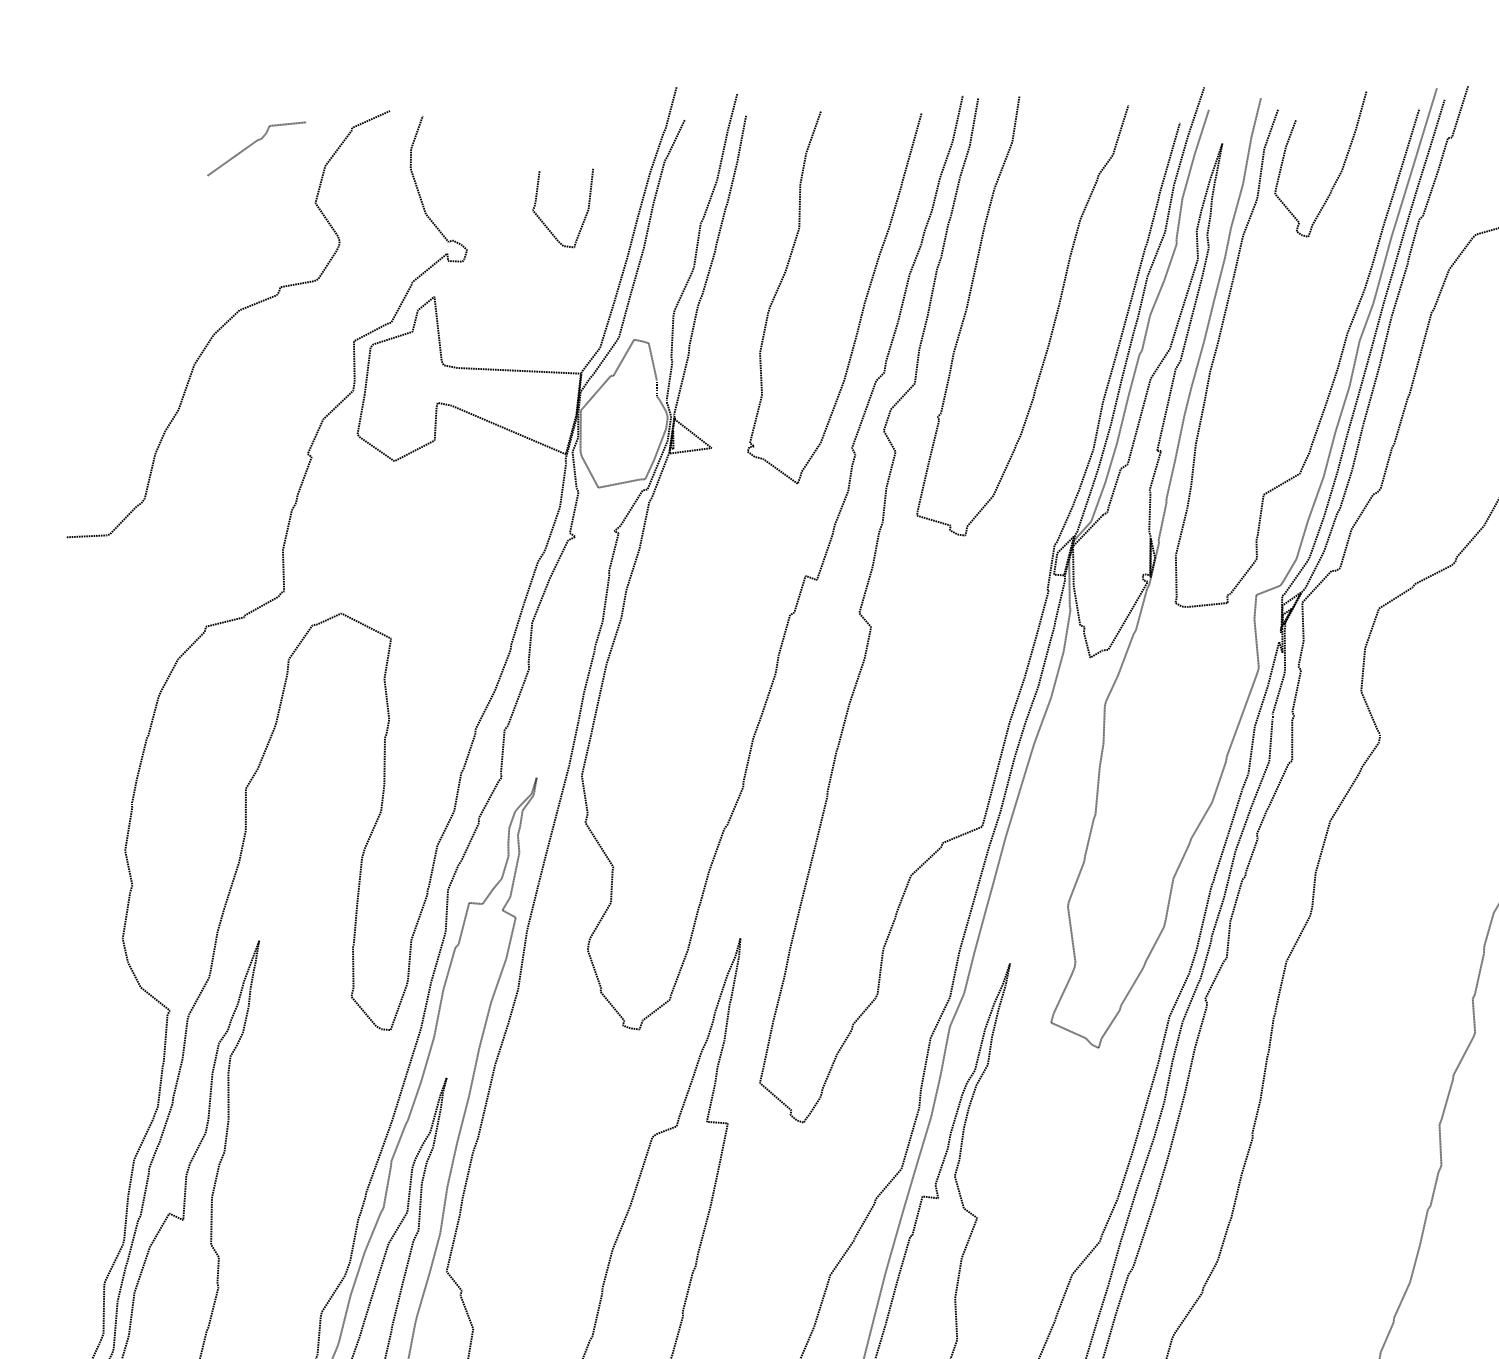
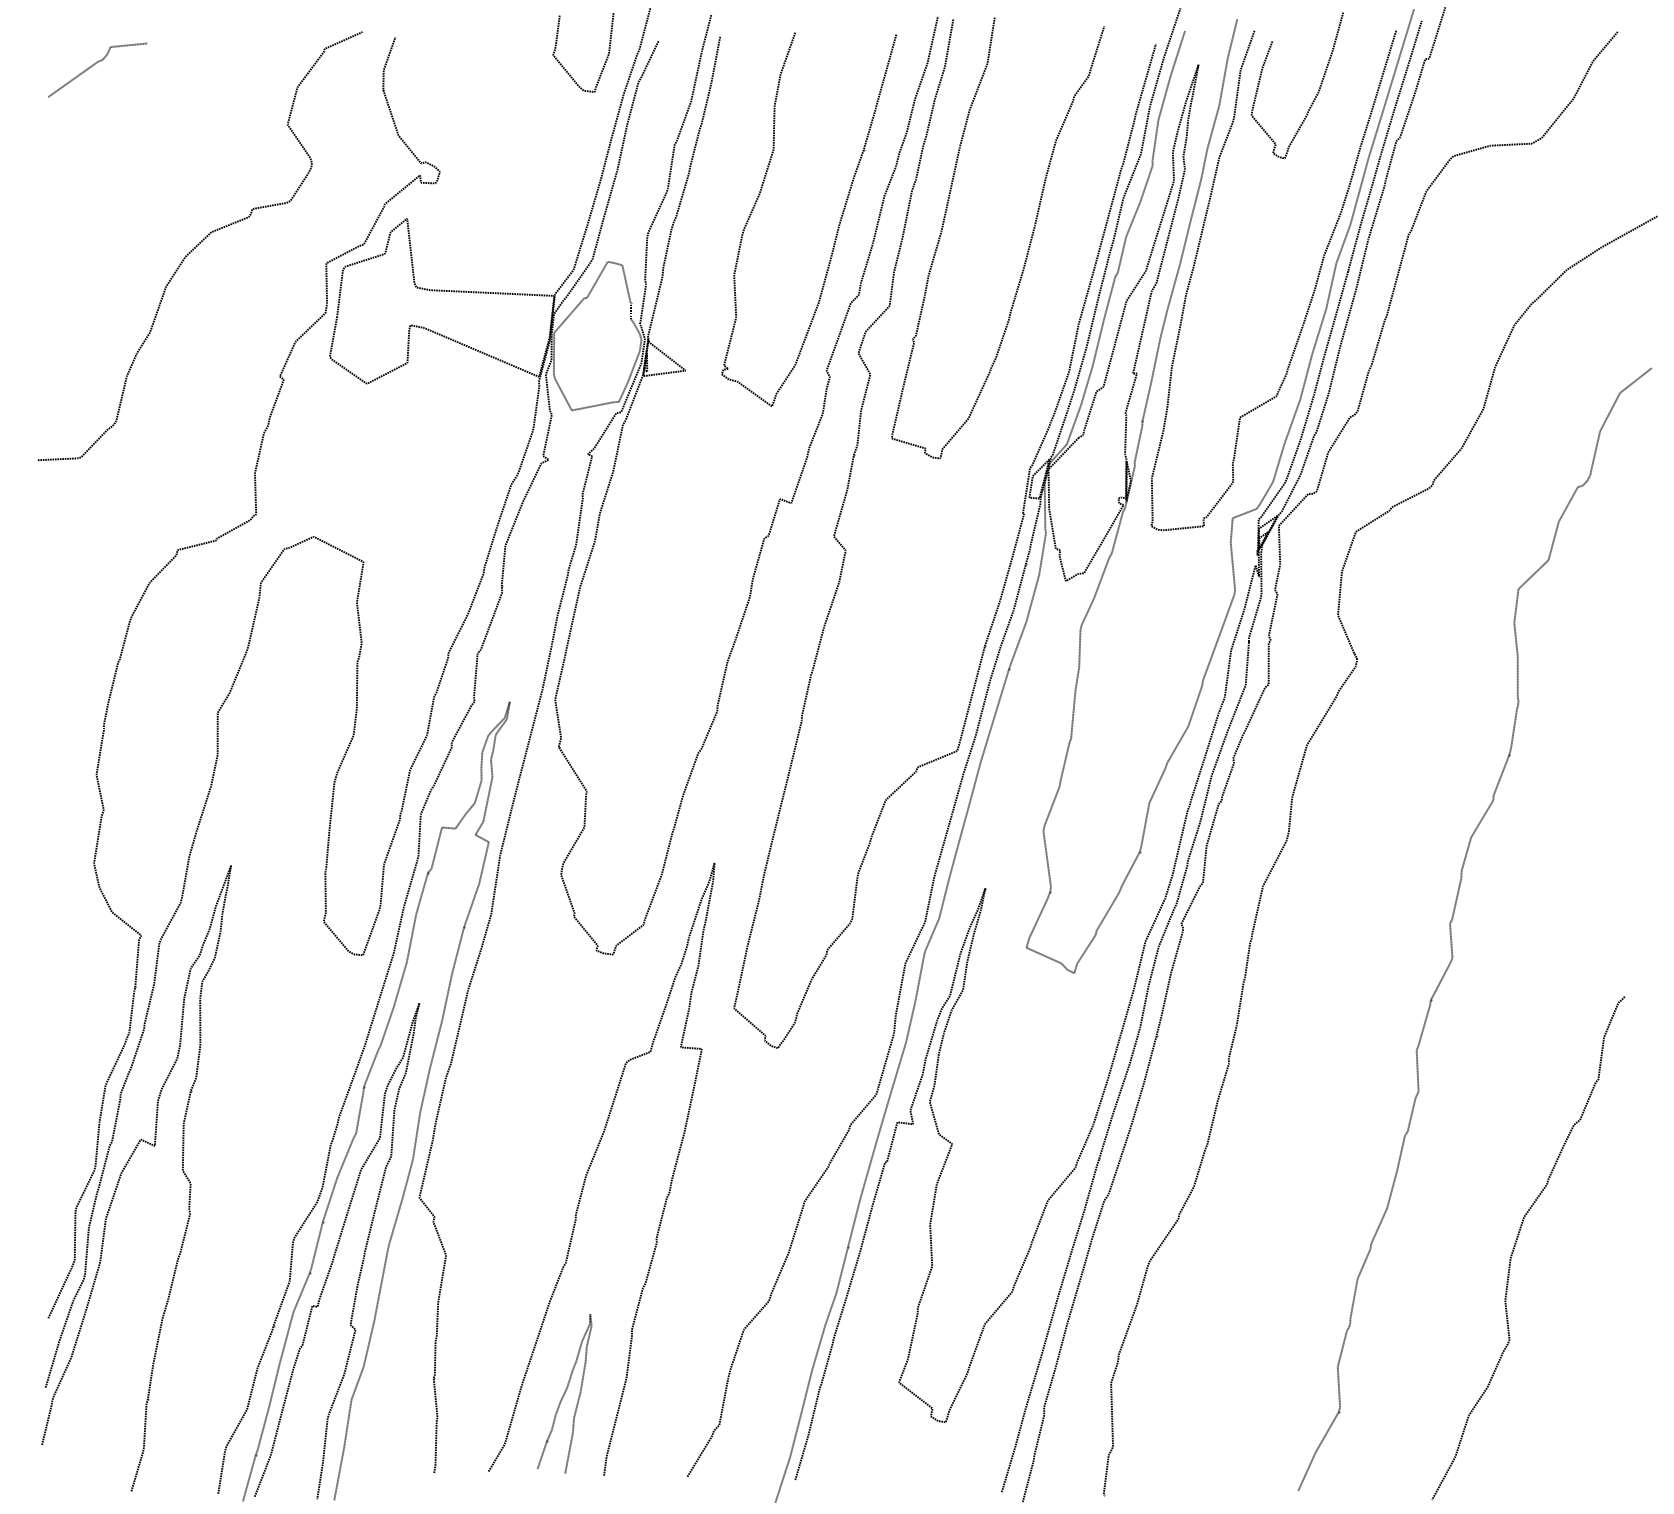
curve: (253, 144) -> (94, 65), moved
curve: (585, 214) -> (605, 59), moved

